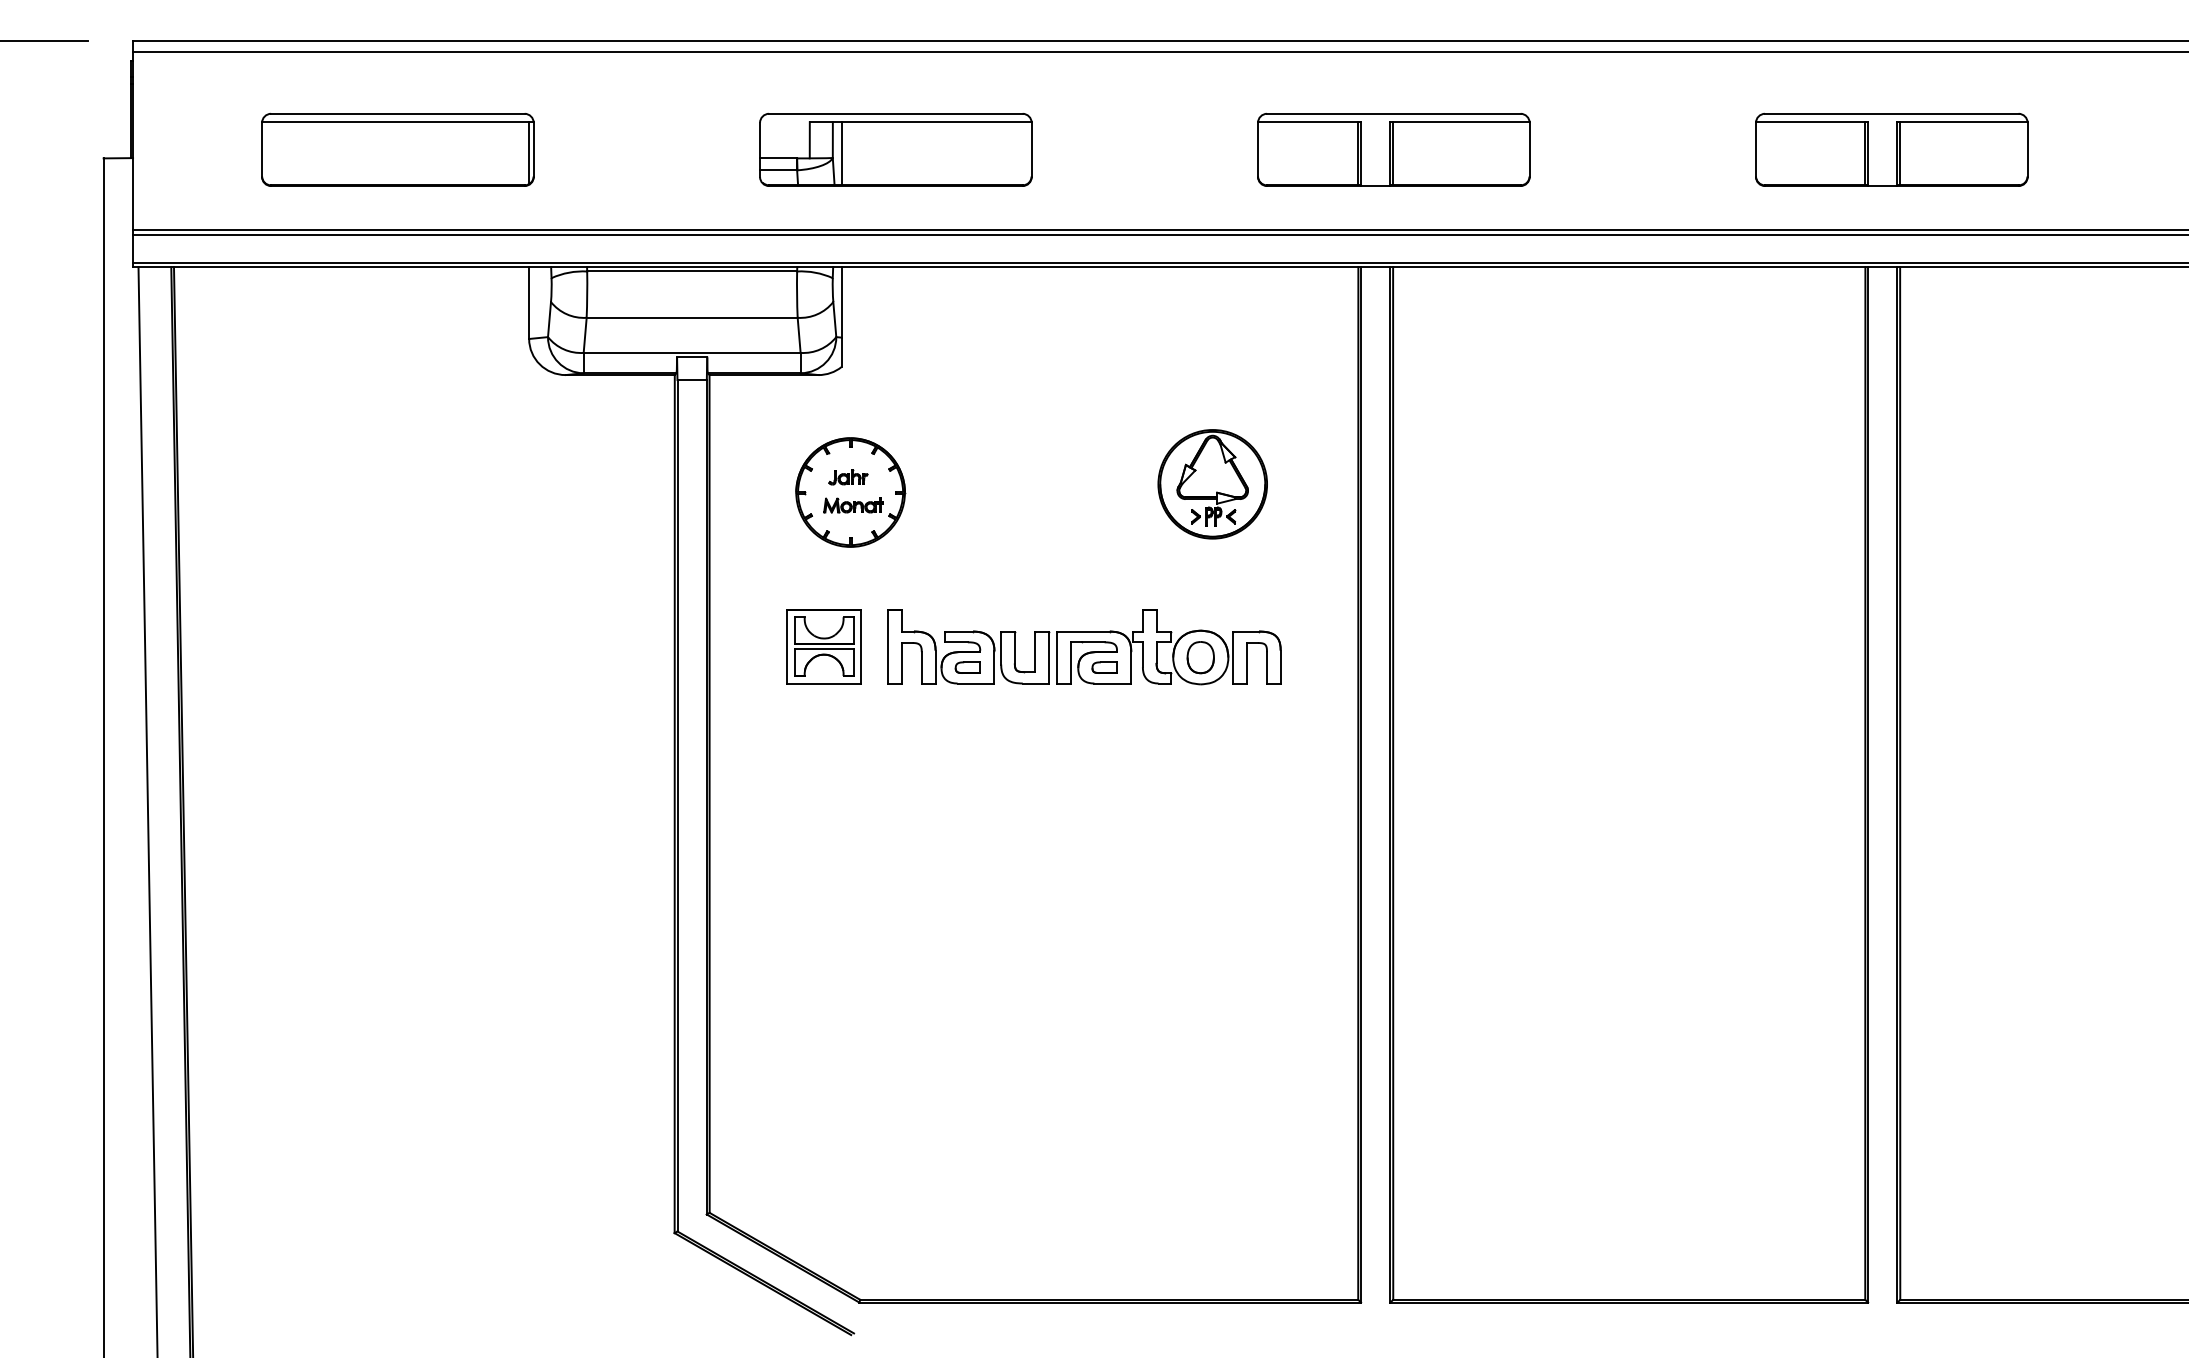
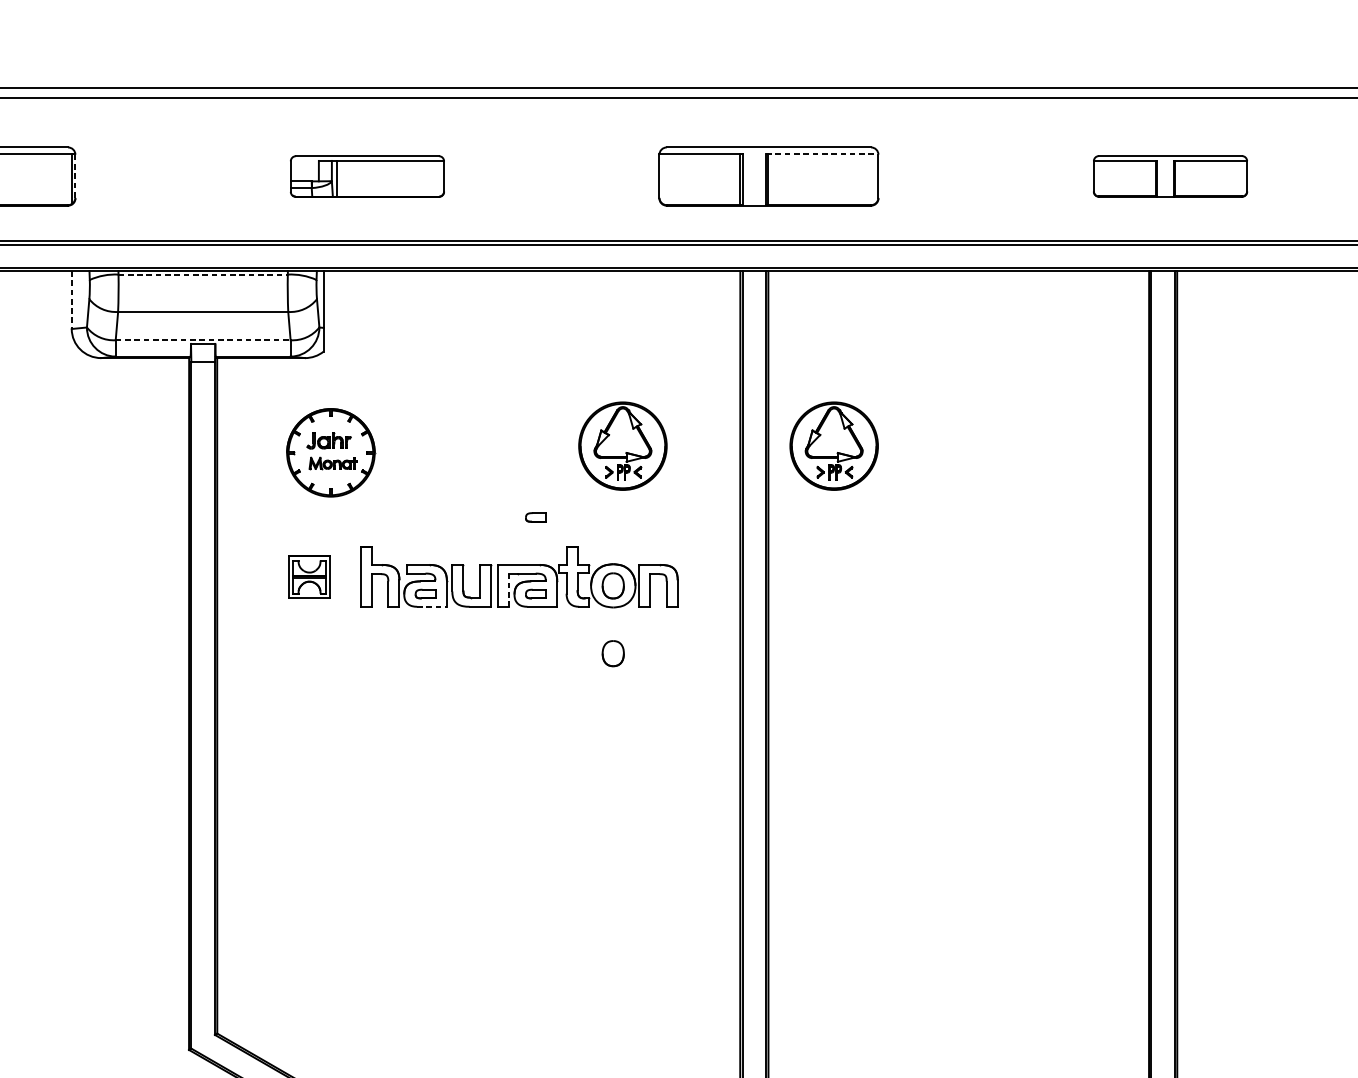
line: (1460, 122) -> (822, 154), solid -> dashed
part: (895, 149) -> (367, 176), size x0.7
part: (1891, 149) -> (1170, 176), size x0.7
line: (533, 150) -> (75, 177), solid -> dashed
line: (692, 271) -> (203, 274), solid -> dashed
line: (529, 303) -> (72, 300), solid -> dashed
line: (692, 352) -> (203, 339), solid -> dashed
part: (848, 477) -> (329, 440), size x1.4
part: (1474, 484) -> (833, 446), added
part: (1104, 572) -> (535, 517), added
part: (823, 646) -> (309, 576), size x0.7
line: (1071, 662) -> (509, 589), solid -> dashed
line: (976, 683) -> (432, 606), solid -> dashed
part: (1200, 741) -> (613, 653), added

